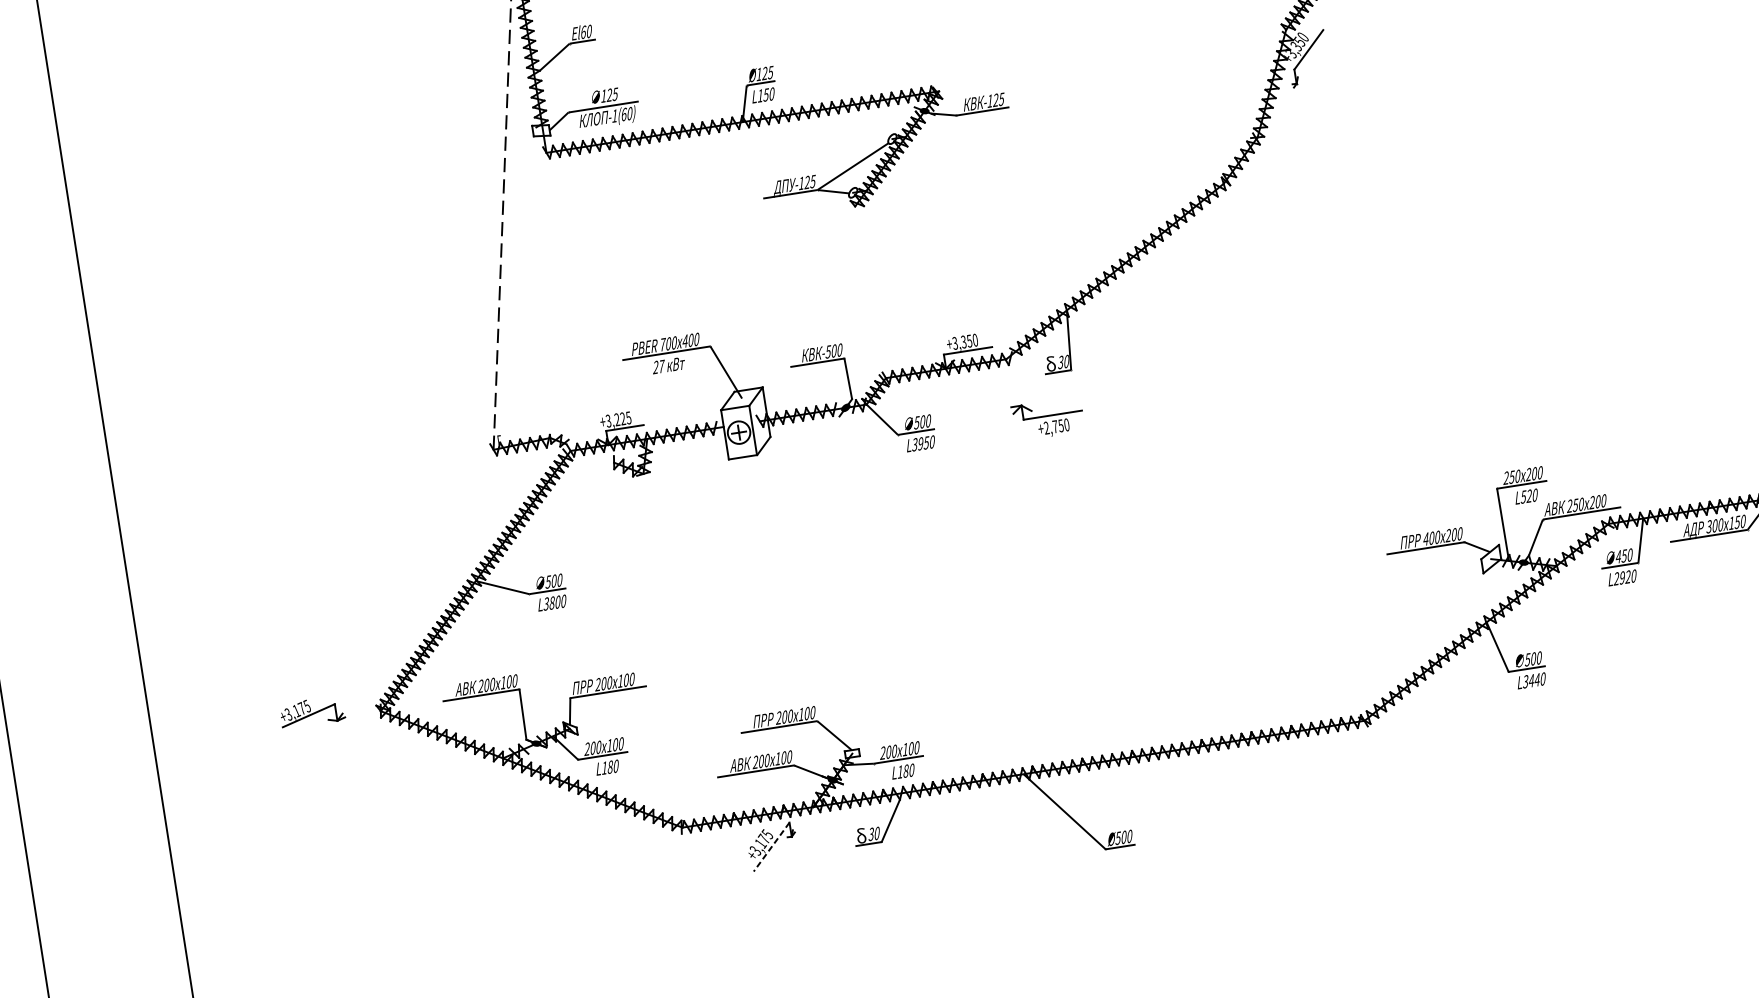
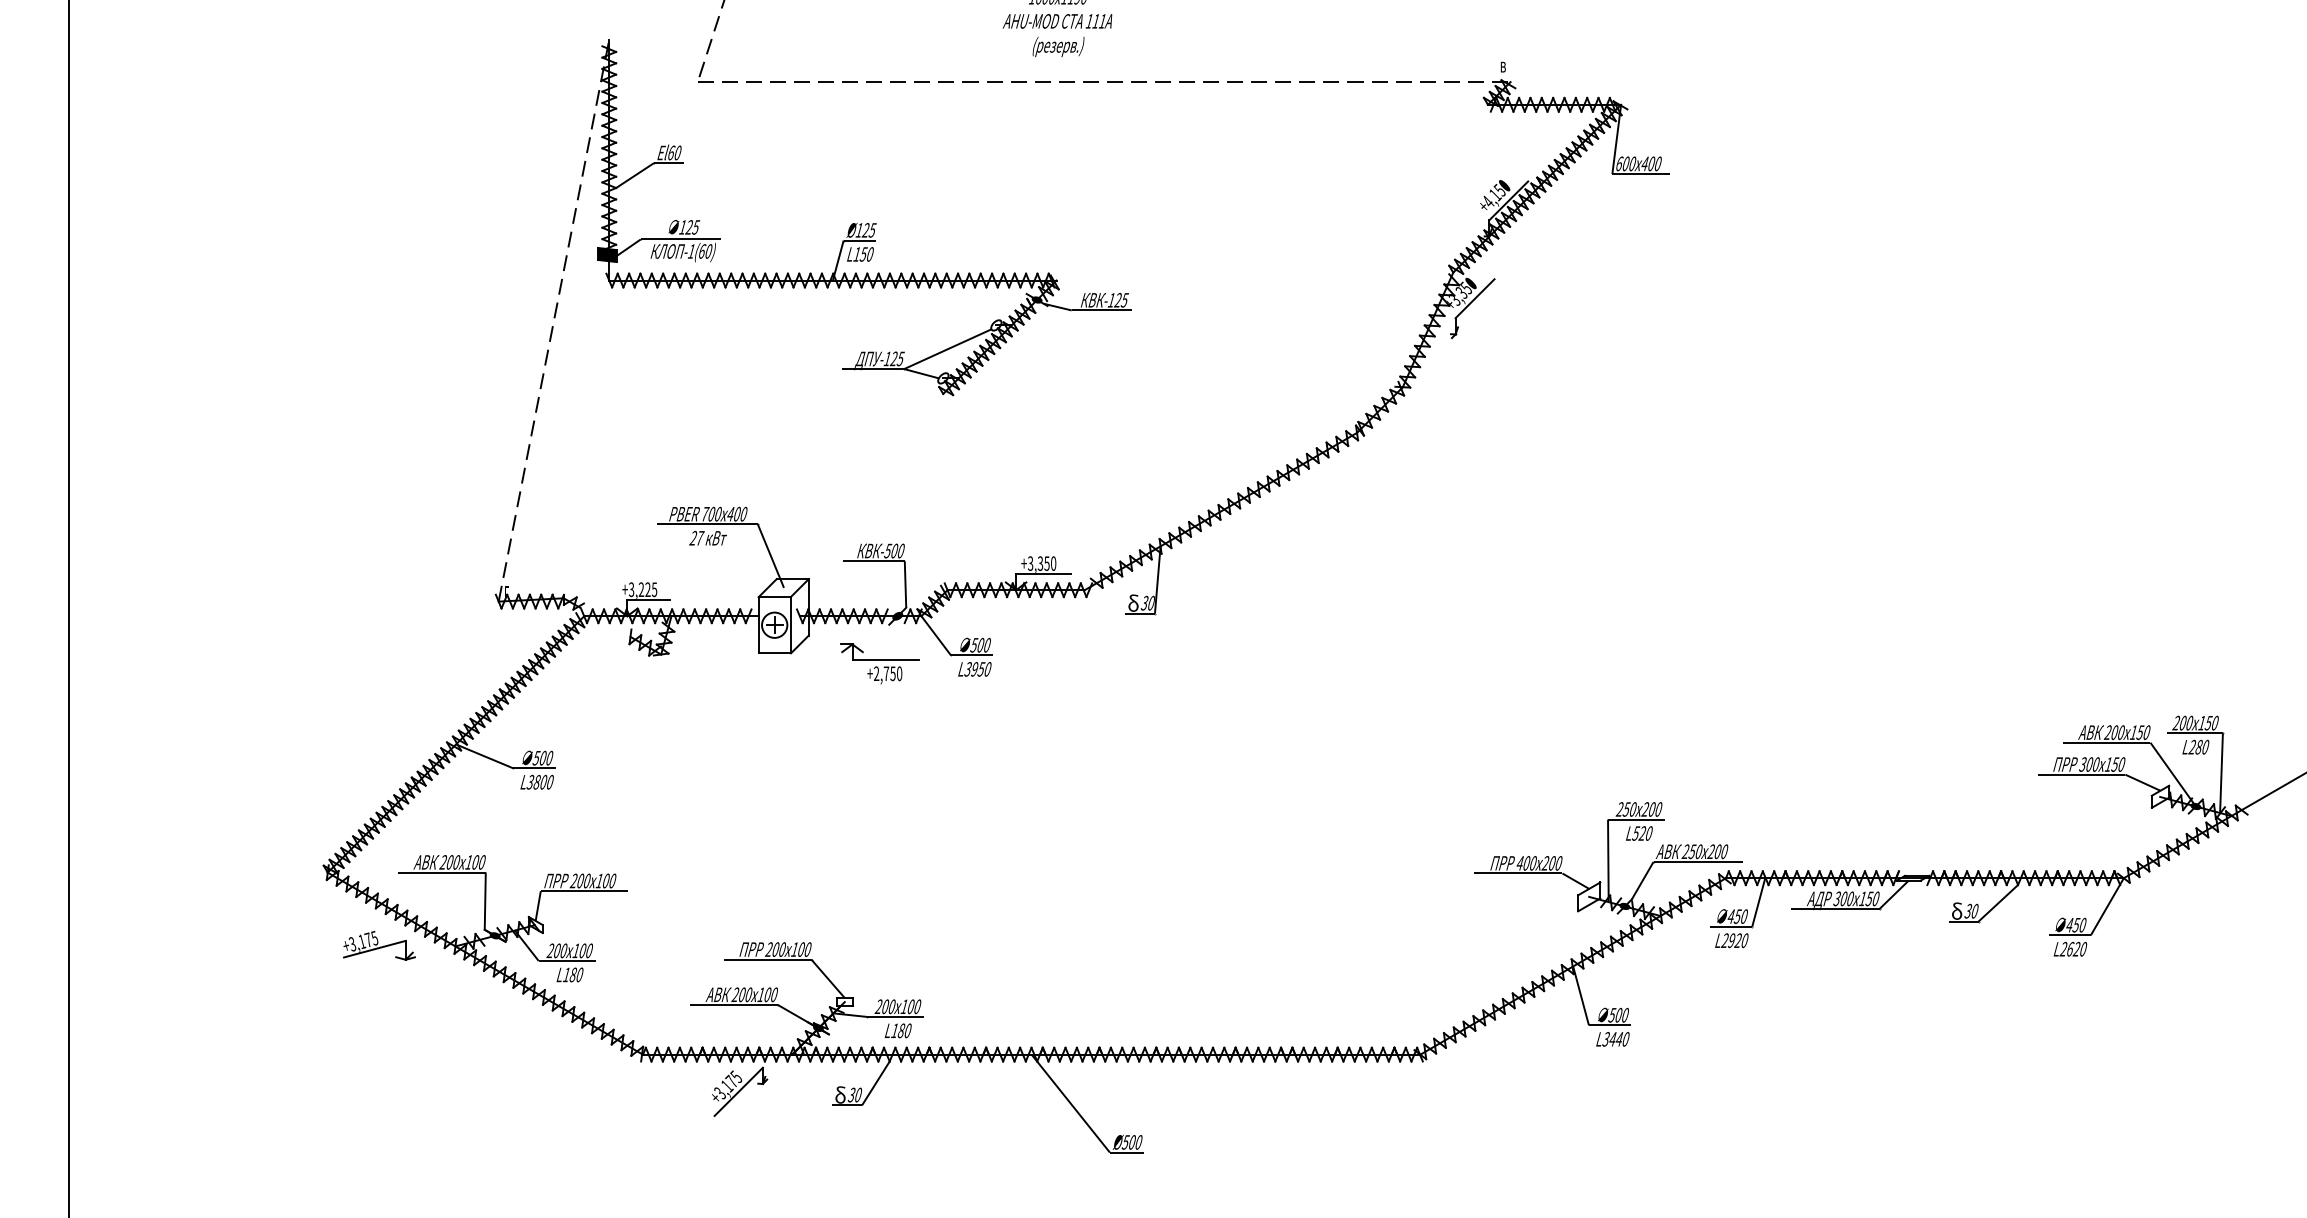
fill: (541, 130) -> (607, 254), added
part: (1047, 418) -> (879, 663), moved
part: (312, 711) -> (379, 945), moved
line: (771, 847) -> (738, 1092), dashed -> solid

